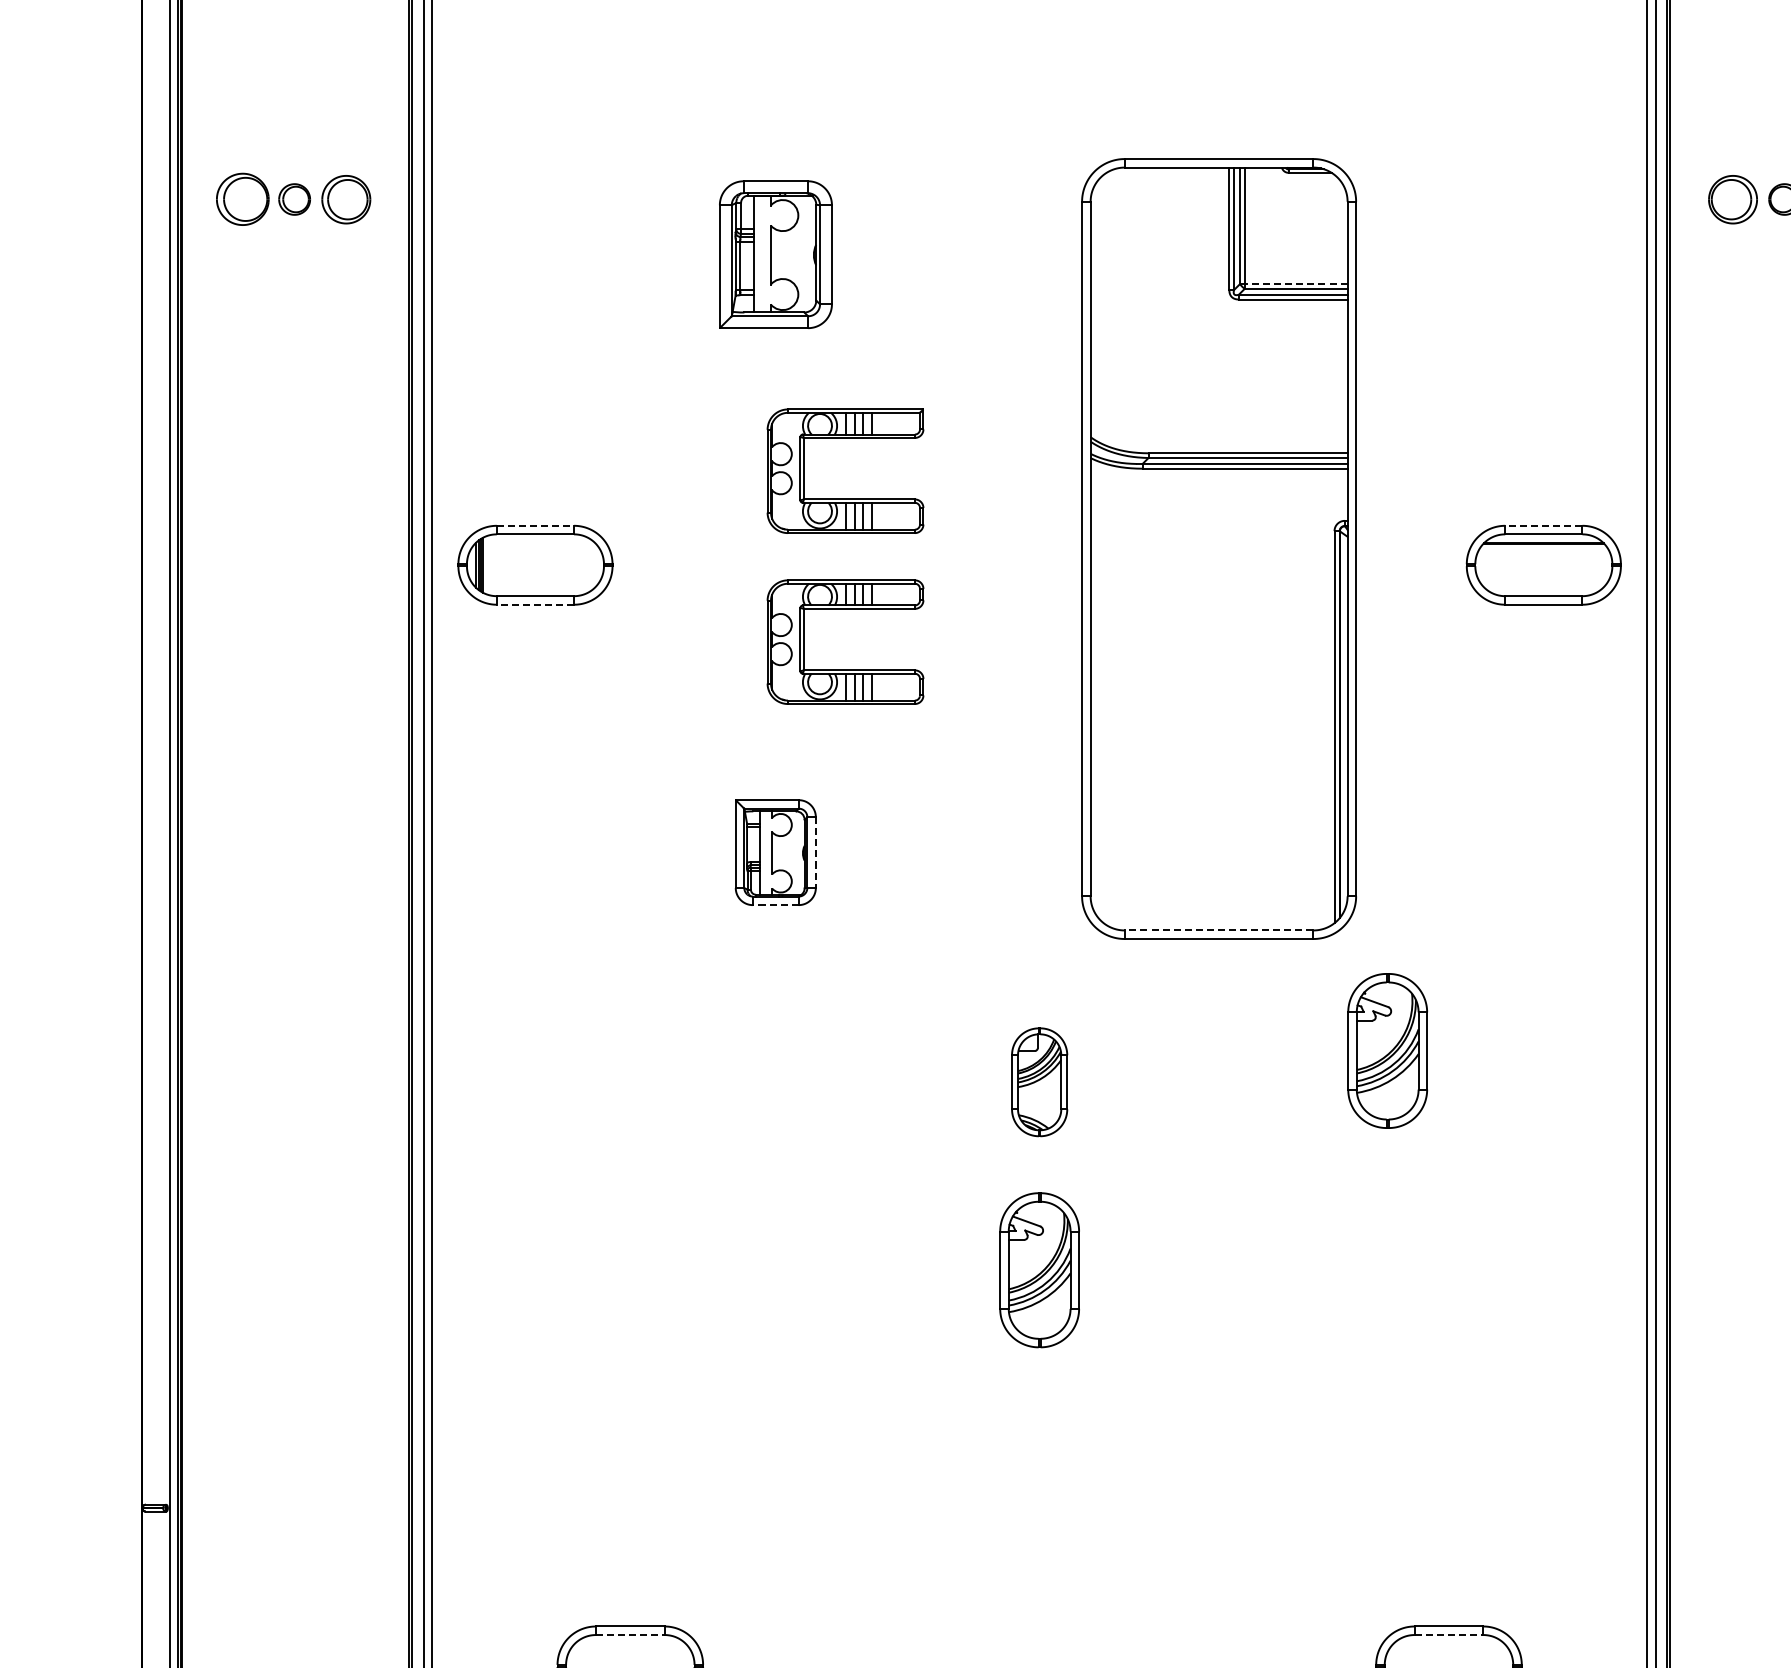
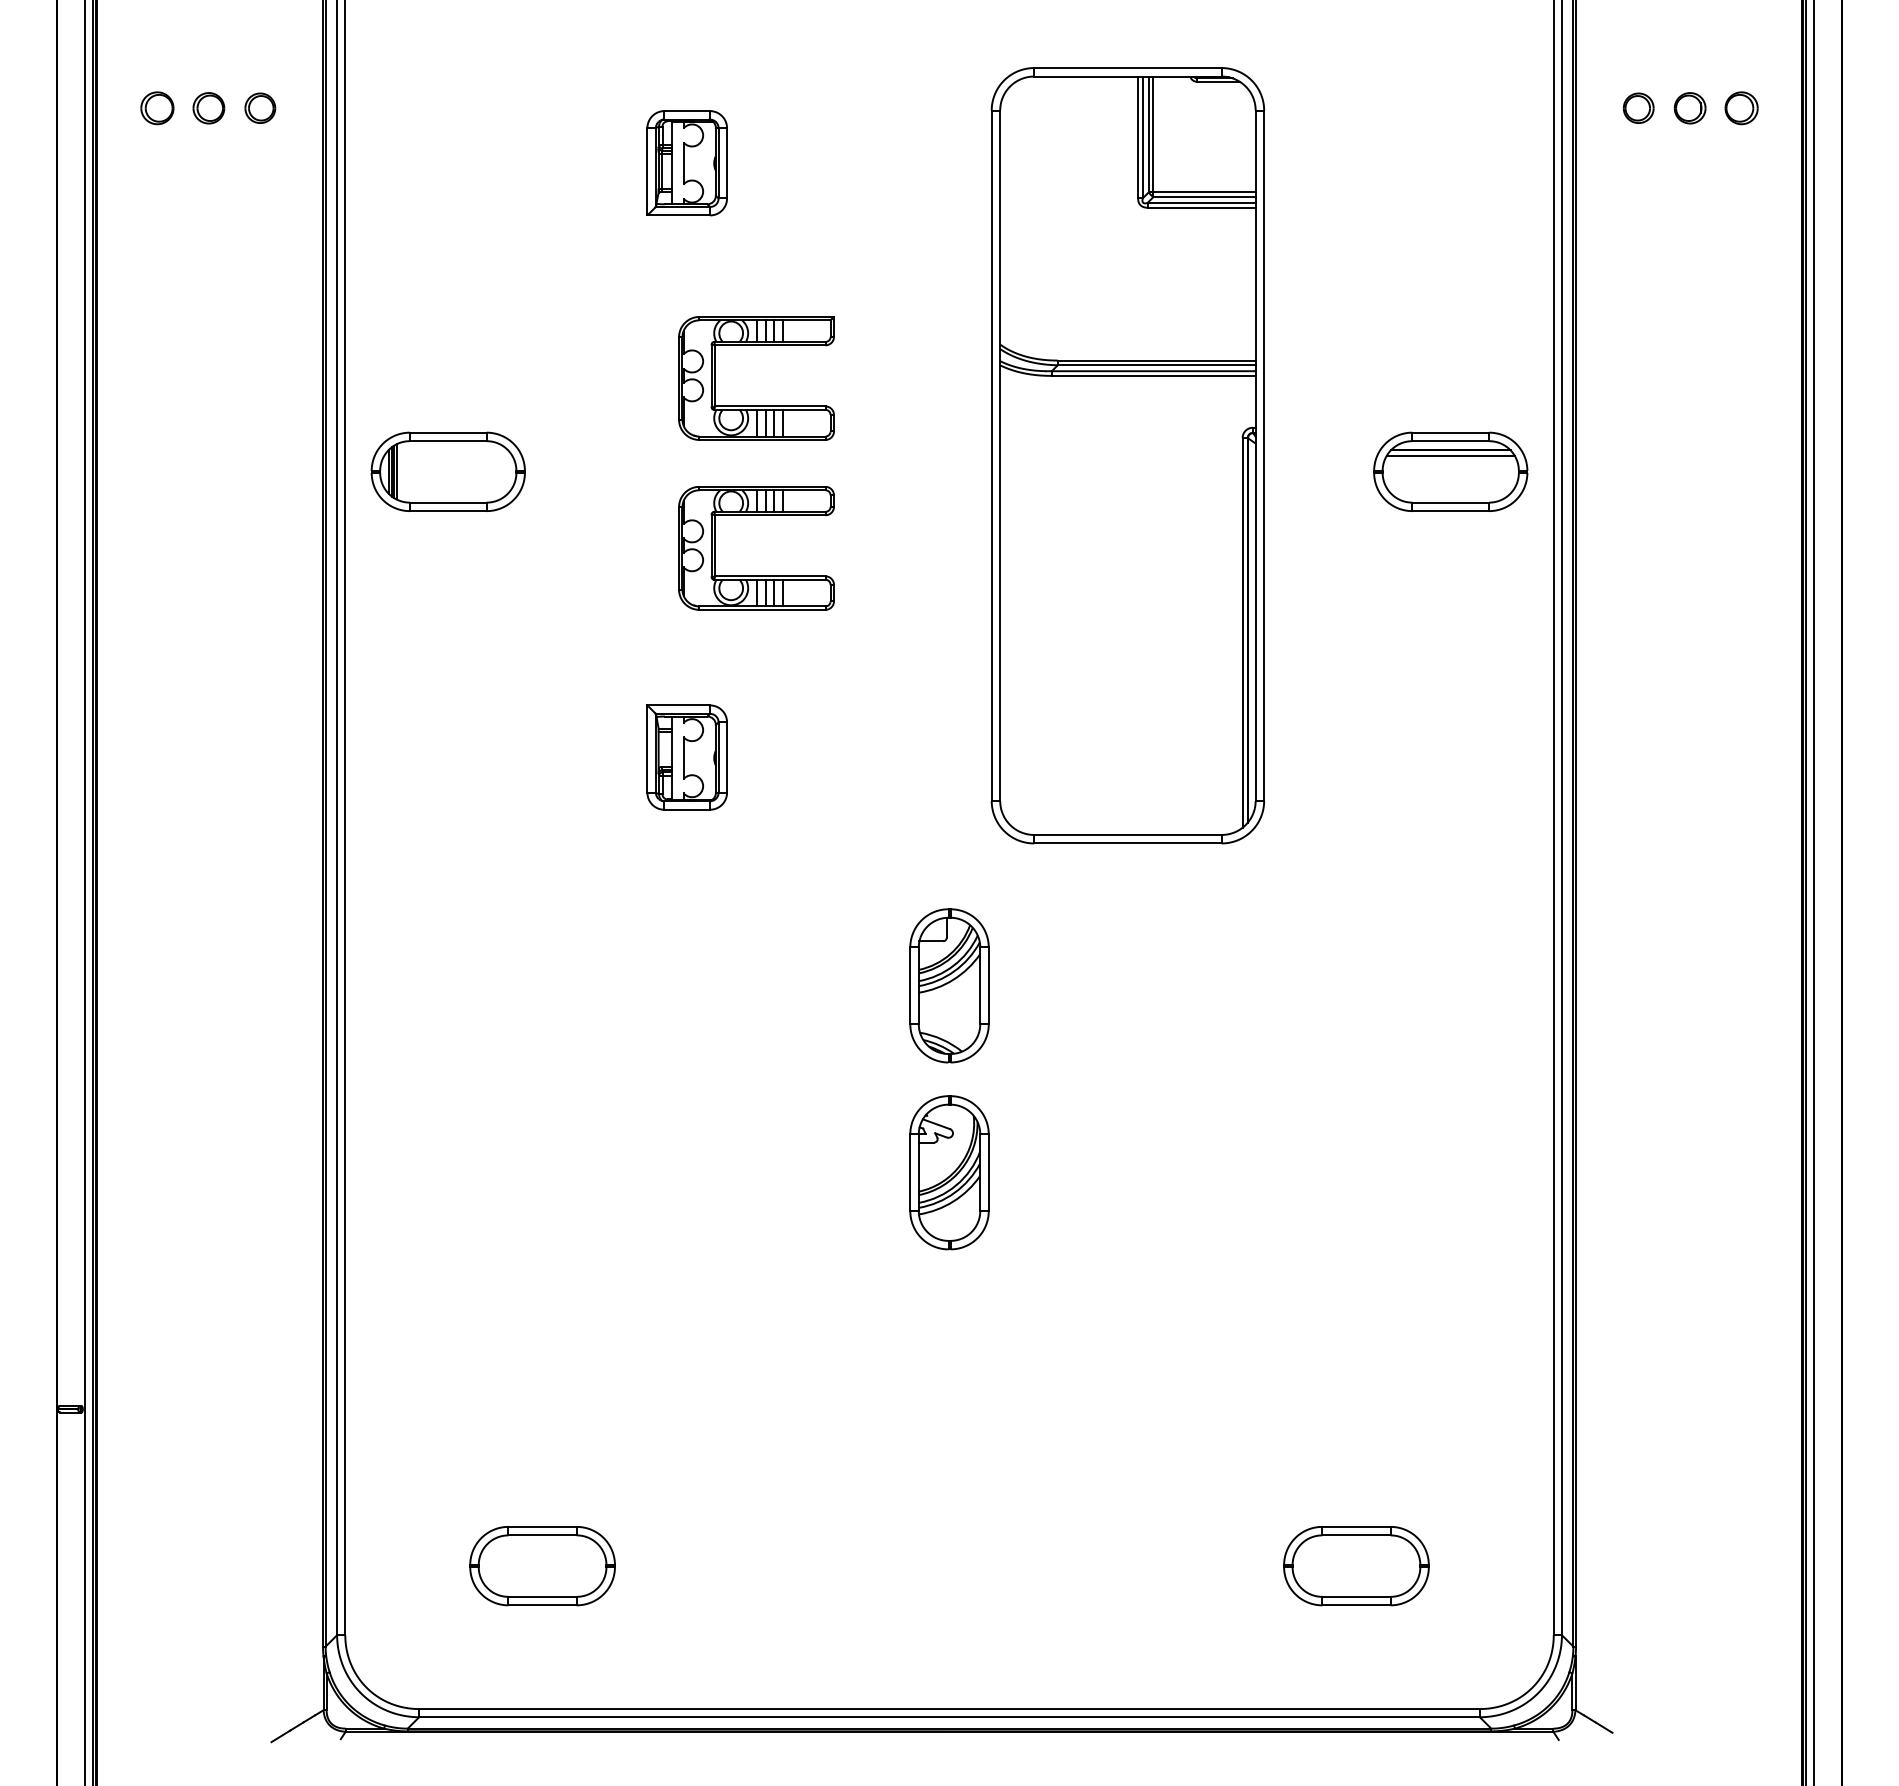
part: (346, 198) -> (260, 107), size x0.62
part: (1732, 198) -> (1638, 107), size x0.62
part: (242, 199) -> (157, 108), size x0.62
part: (775, 255) -> (686, 163), size x0.71
line: (1293, 284) -> (1201, 192), dashed -> solid
line: (535, 525) -> (448, 432), dashed -> solid
line: (1543, 525) -> (1450, 432), dashed -> solid
line: (1543, 548) -> (1450, 455), added
line: (534, 605) -> (447, 511), dashed -> solid
line: (816, 853) -> (727, 758), dashed -> solid
line: (776, 904) -> (687, 809), dashed -> solid
line: (1218, 930) -> (1127, 834), dashed -> solid
part: (1387, 1050) -> (1295, 954), removed
part: (1039, 1081) -> (949, 985), size x1.43
line: (631, 1635) -> (543, 1535), dashed -> solid
line: (1449, 1635) -> (1356, 1535), dashed -> solid

